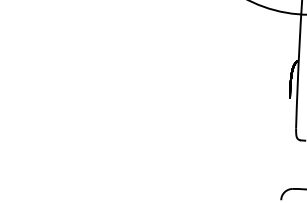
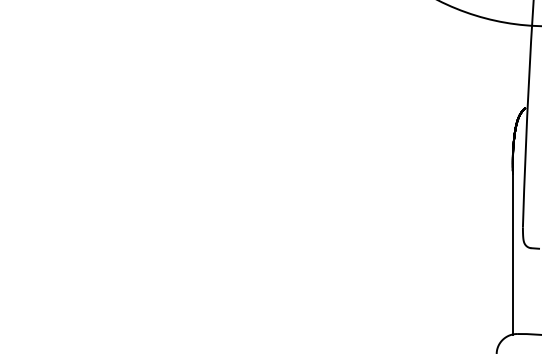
line: (290, 143) -> (513, 253), added

